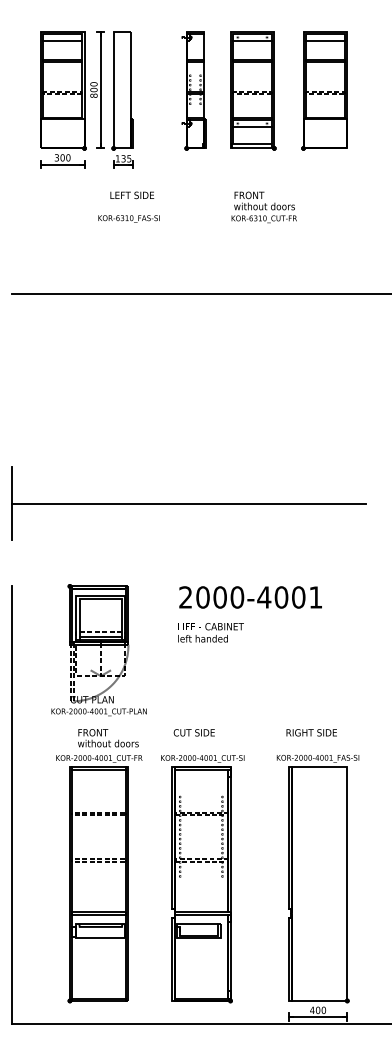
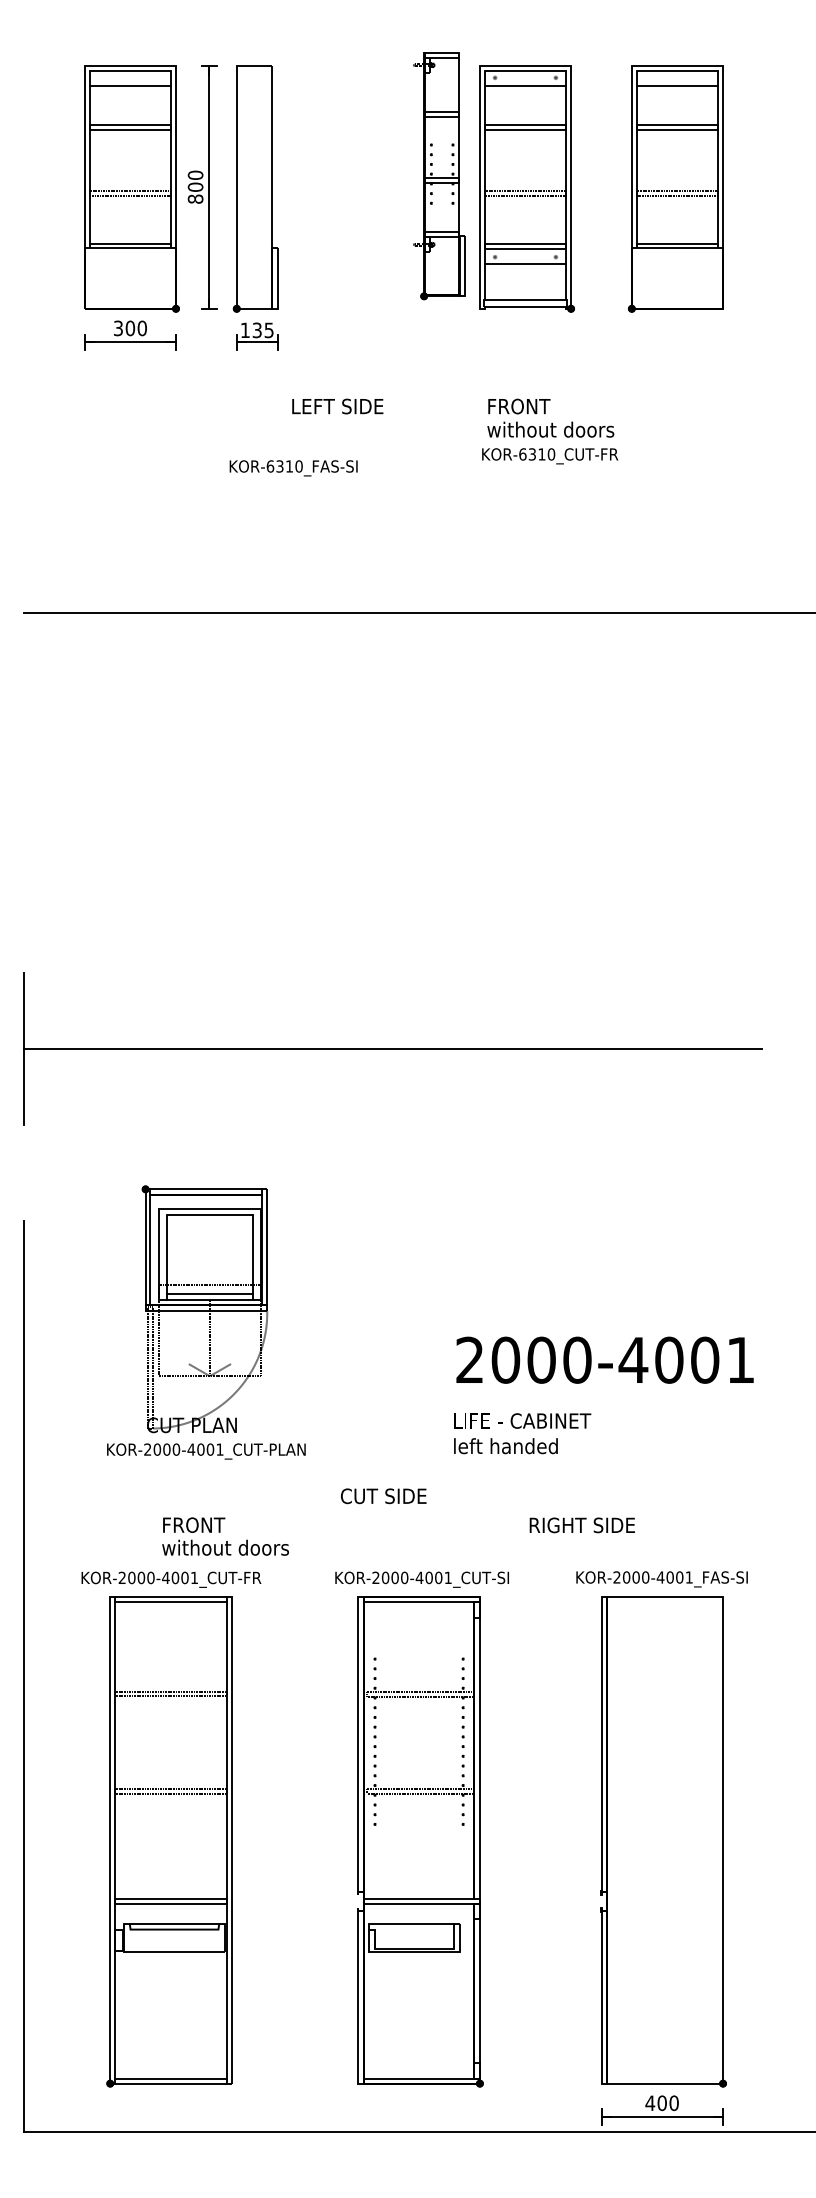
part: (193, 90) -> (438, 175), moved
text: (132, 195) -> (338, 406), moved
text: (128, 218) -> (292, 467), moved
text: (249, 614) -> (602, 1395), moved
part: (98, 650) -> (205, 1322), moved
text: (193, 732) -> (381, 1495), moved
text: (311, 732) -> (581, 1524), moved
part: (99, 879) -> (171, 1830), moved

